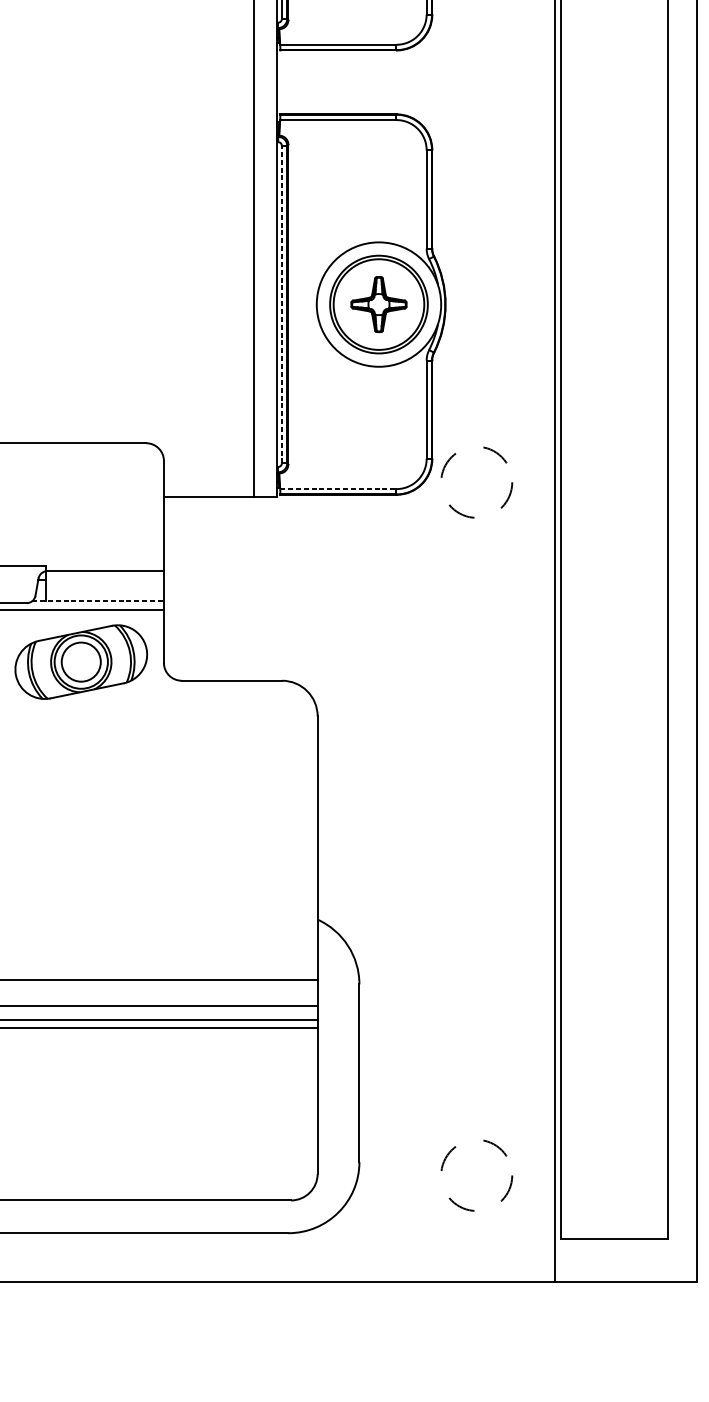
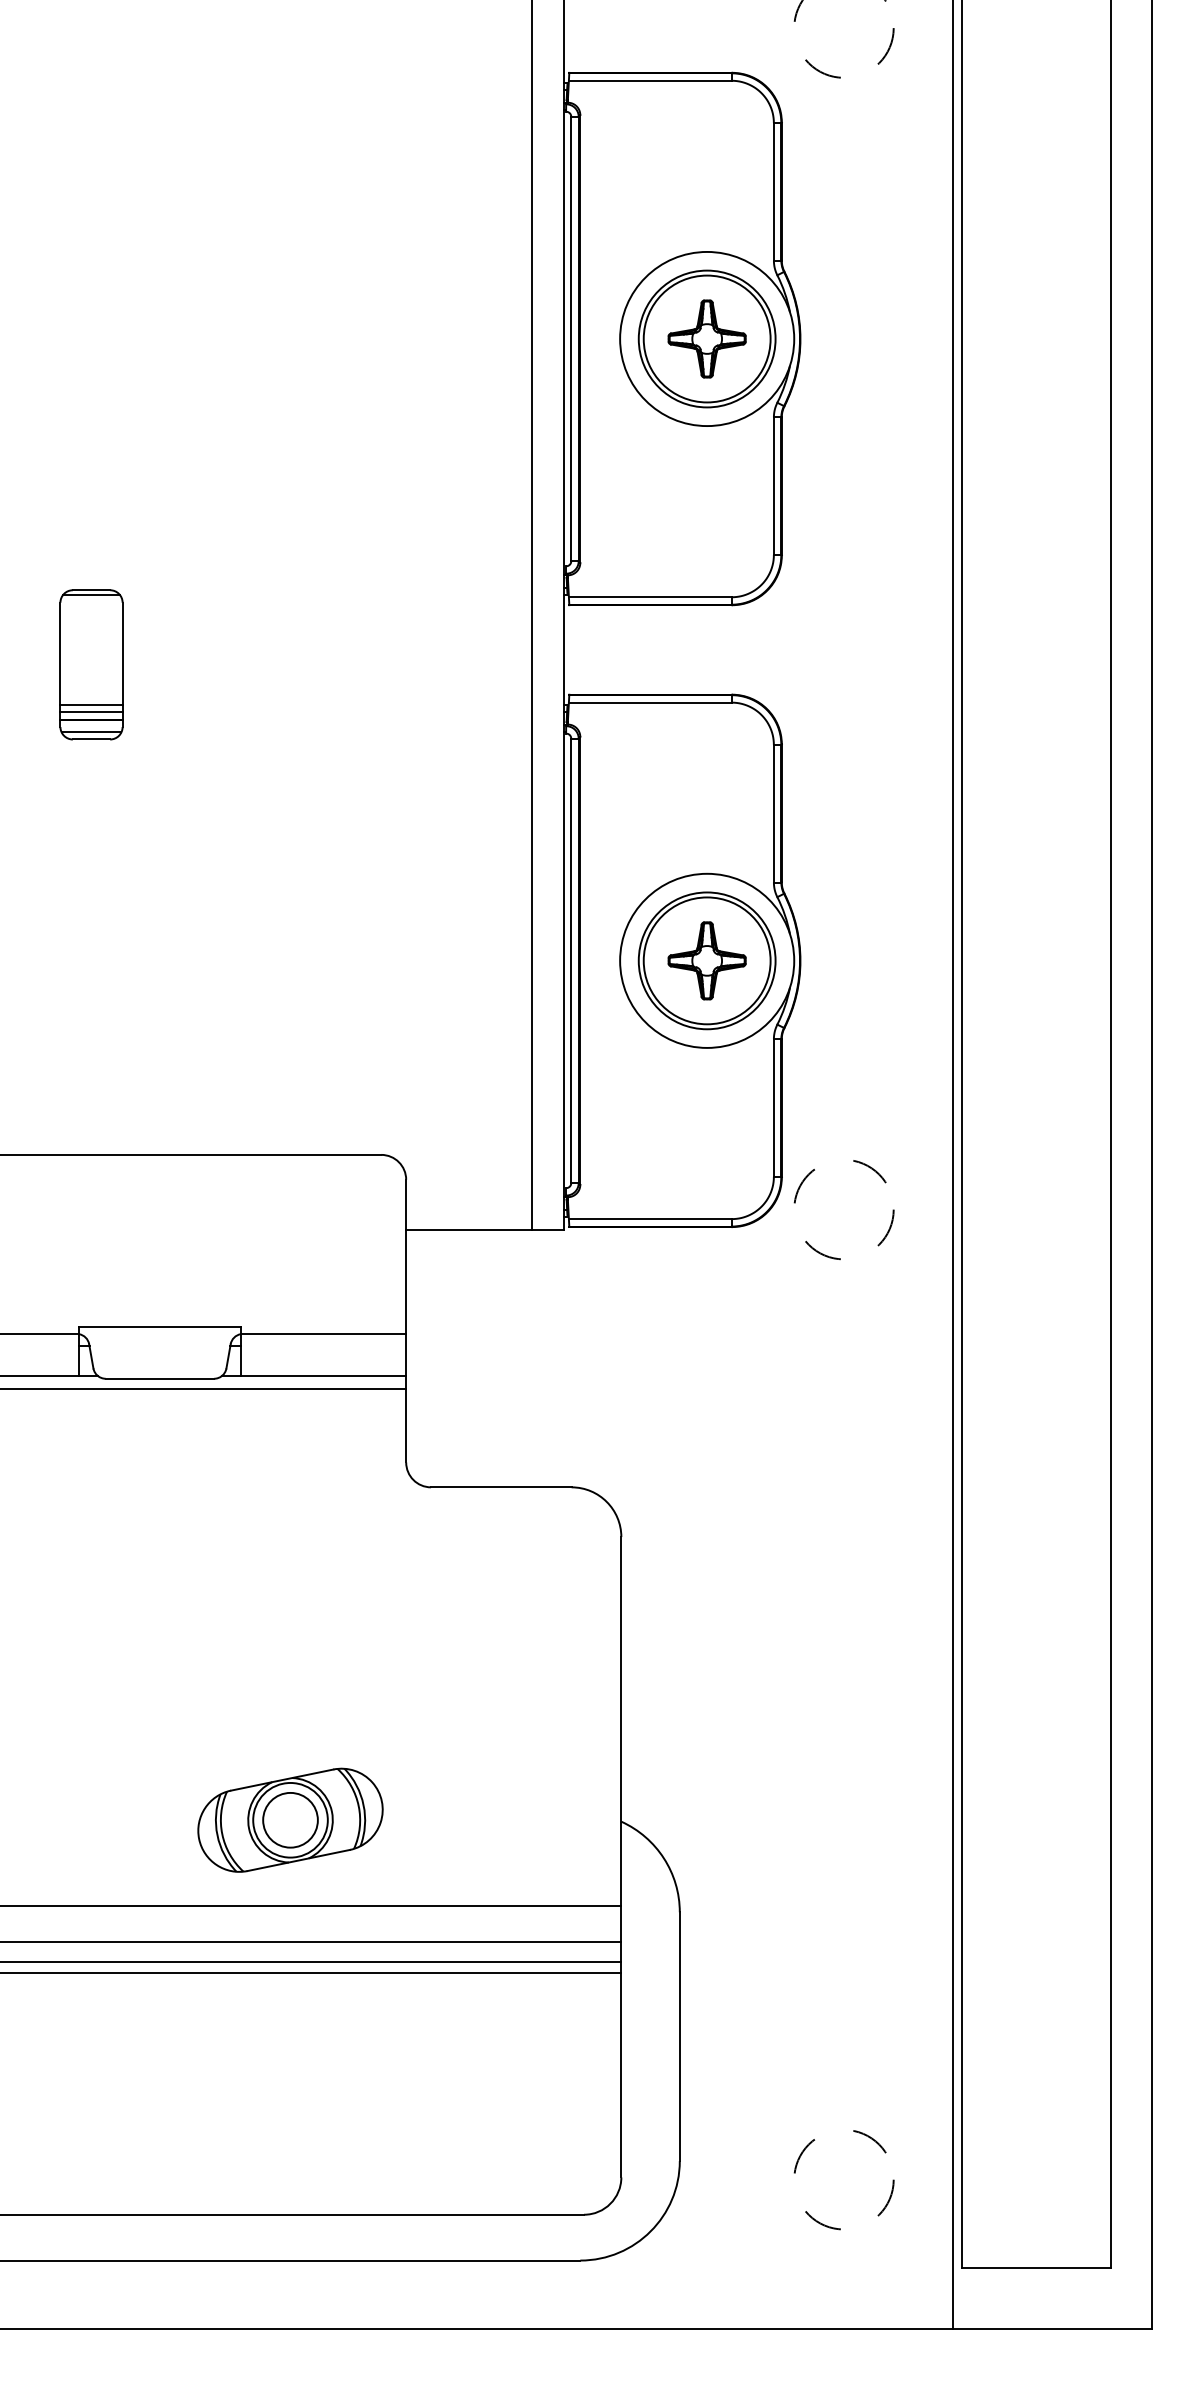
line: (282, 304) -> (571, 960), dashed -> solid
line: (338, 489) -> (650, 1219), dashed -> solid
line: (98, 601) -> (314, 1376), dashed -> solid
part: (81, 661) -> (290, 1819), moved

